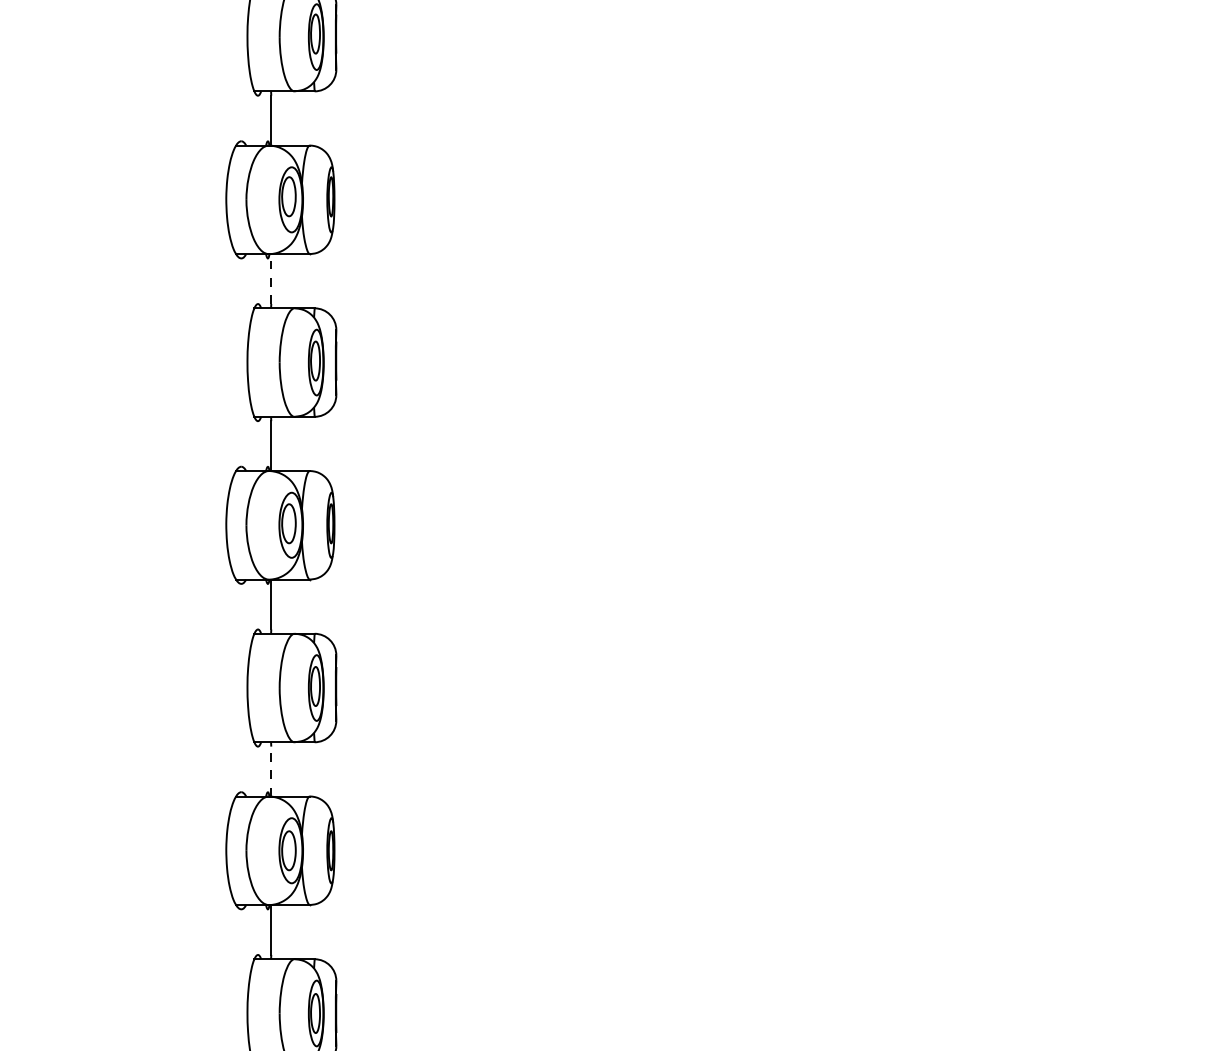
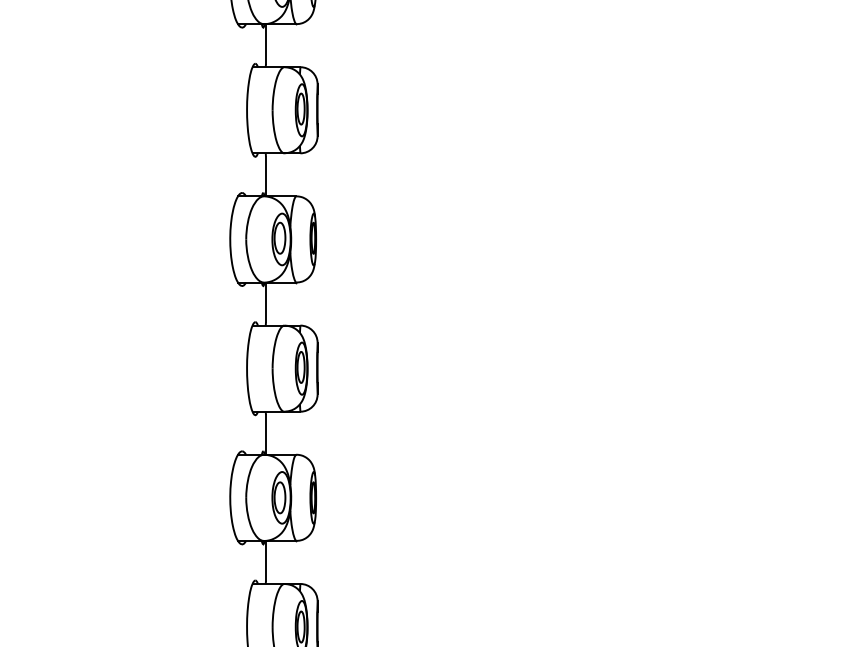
line: (271, 279) -> (266, 44), dashed -> solid
line: (271, 770) -> (266, 434), dashed -> solid

